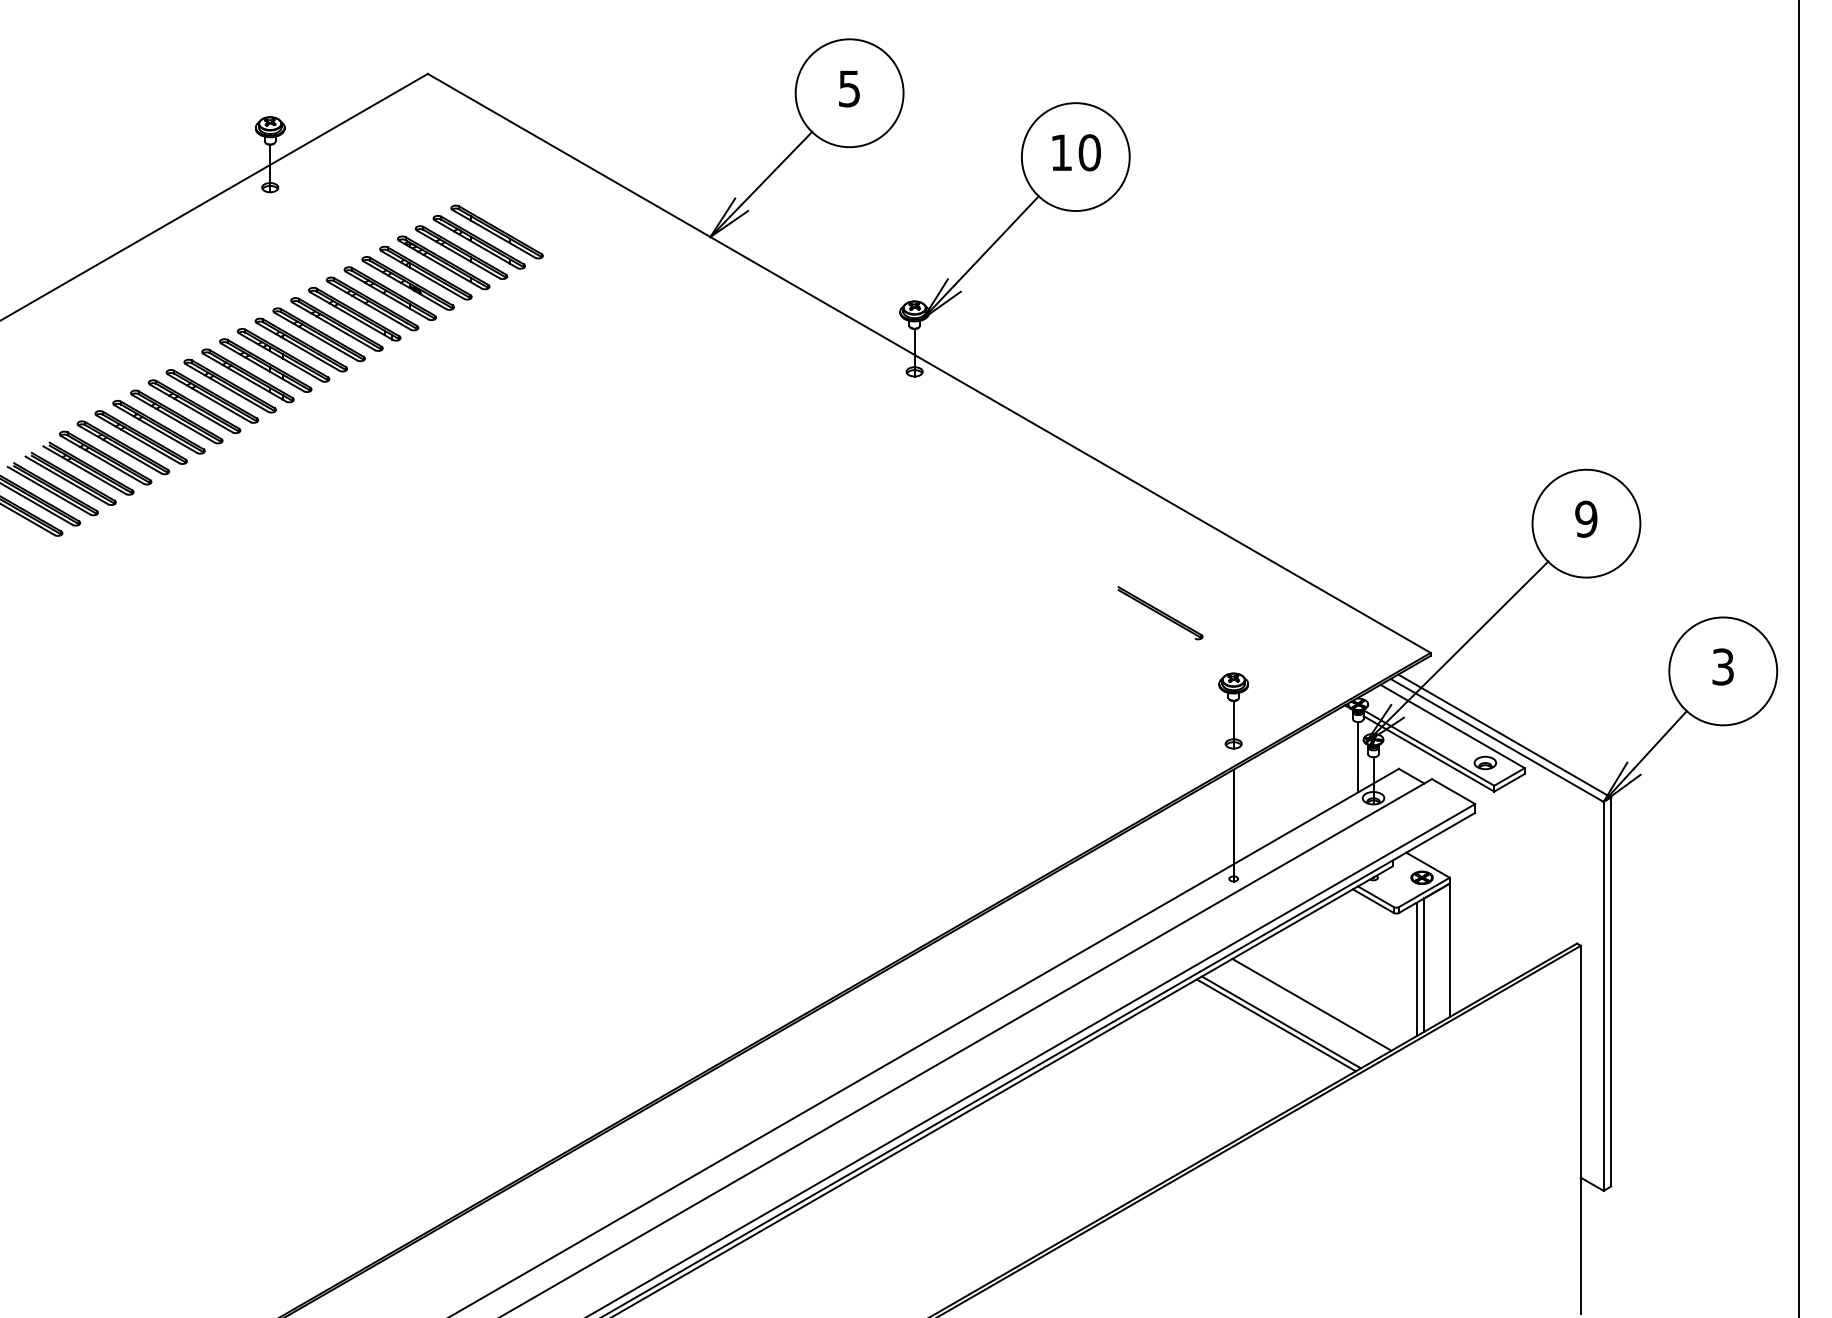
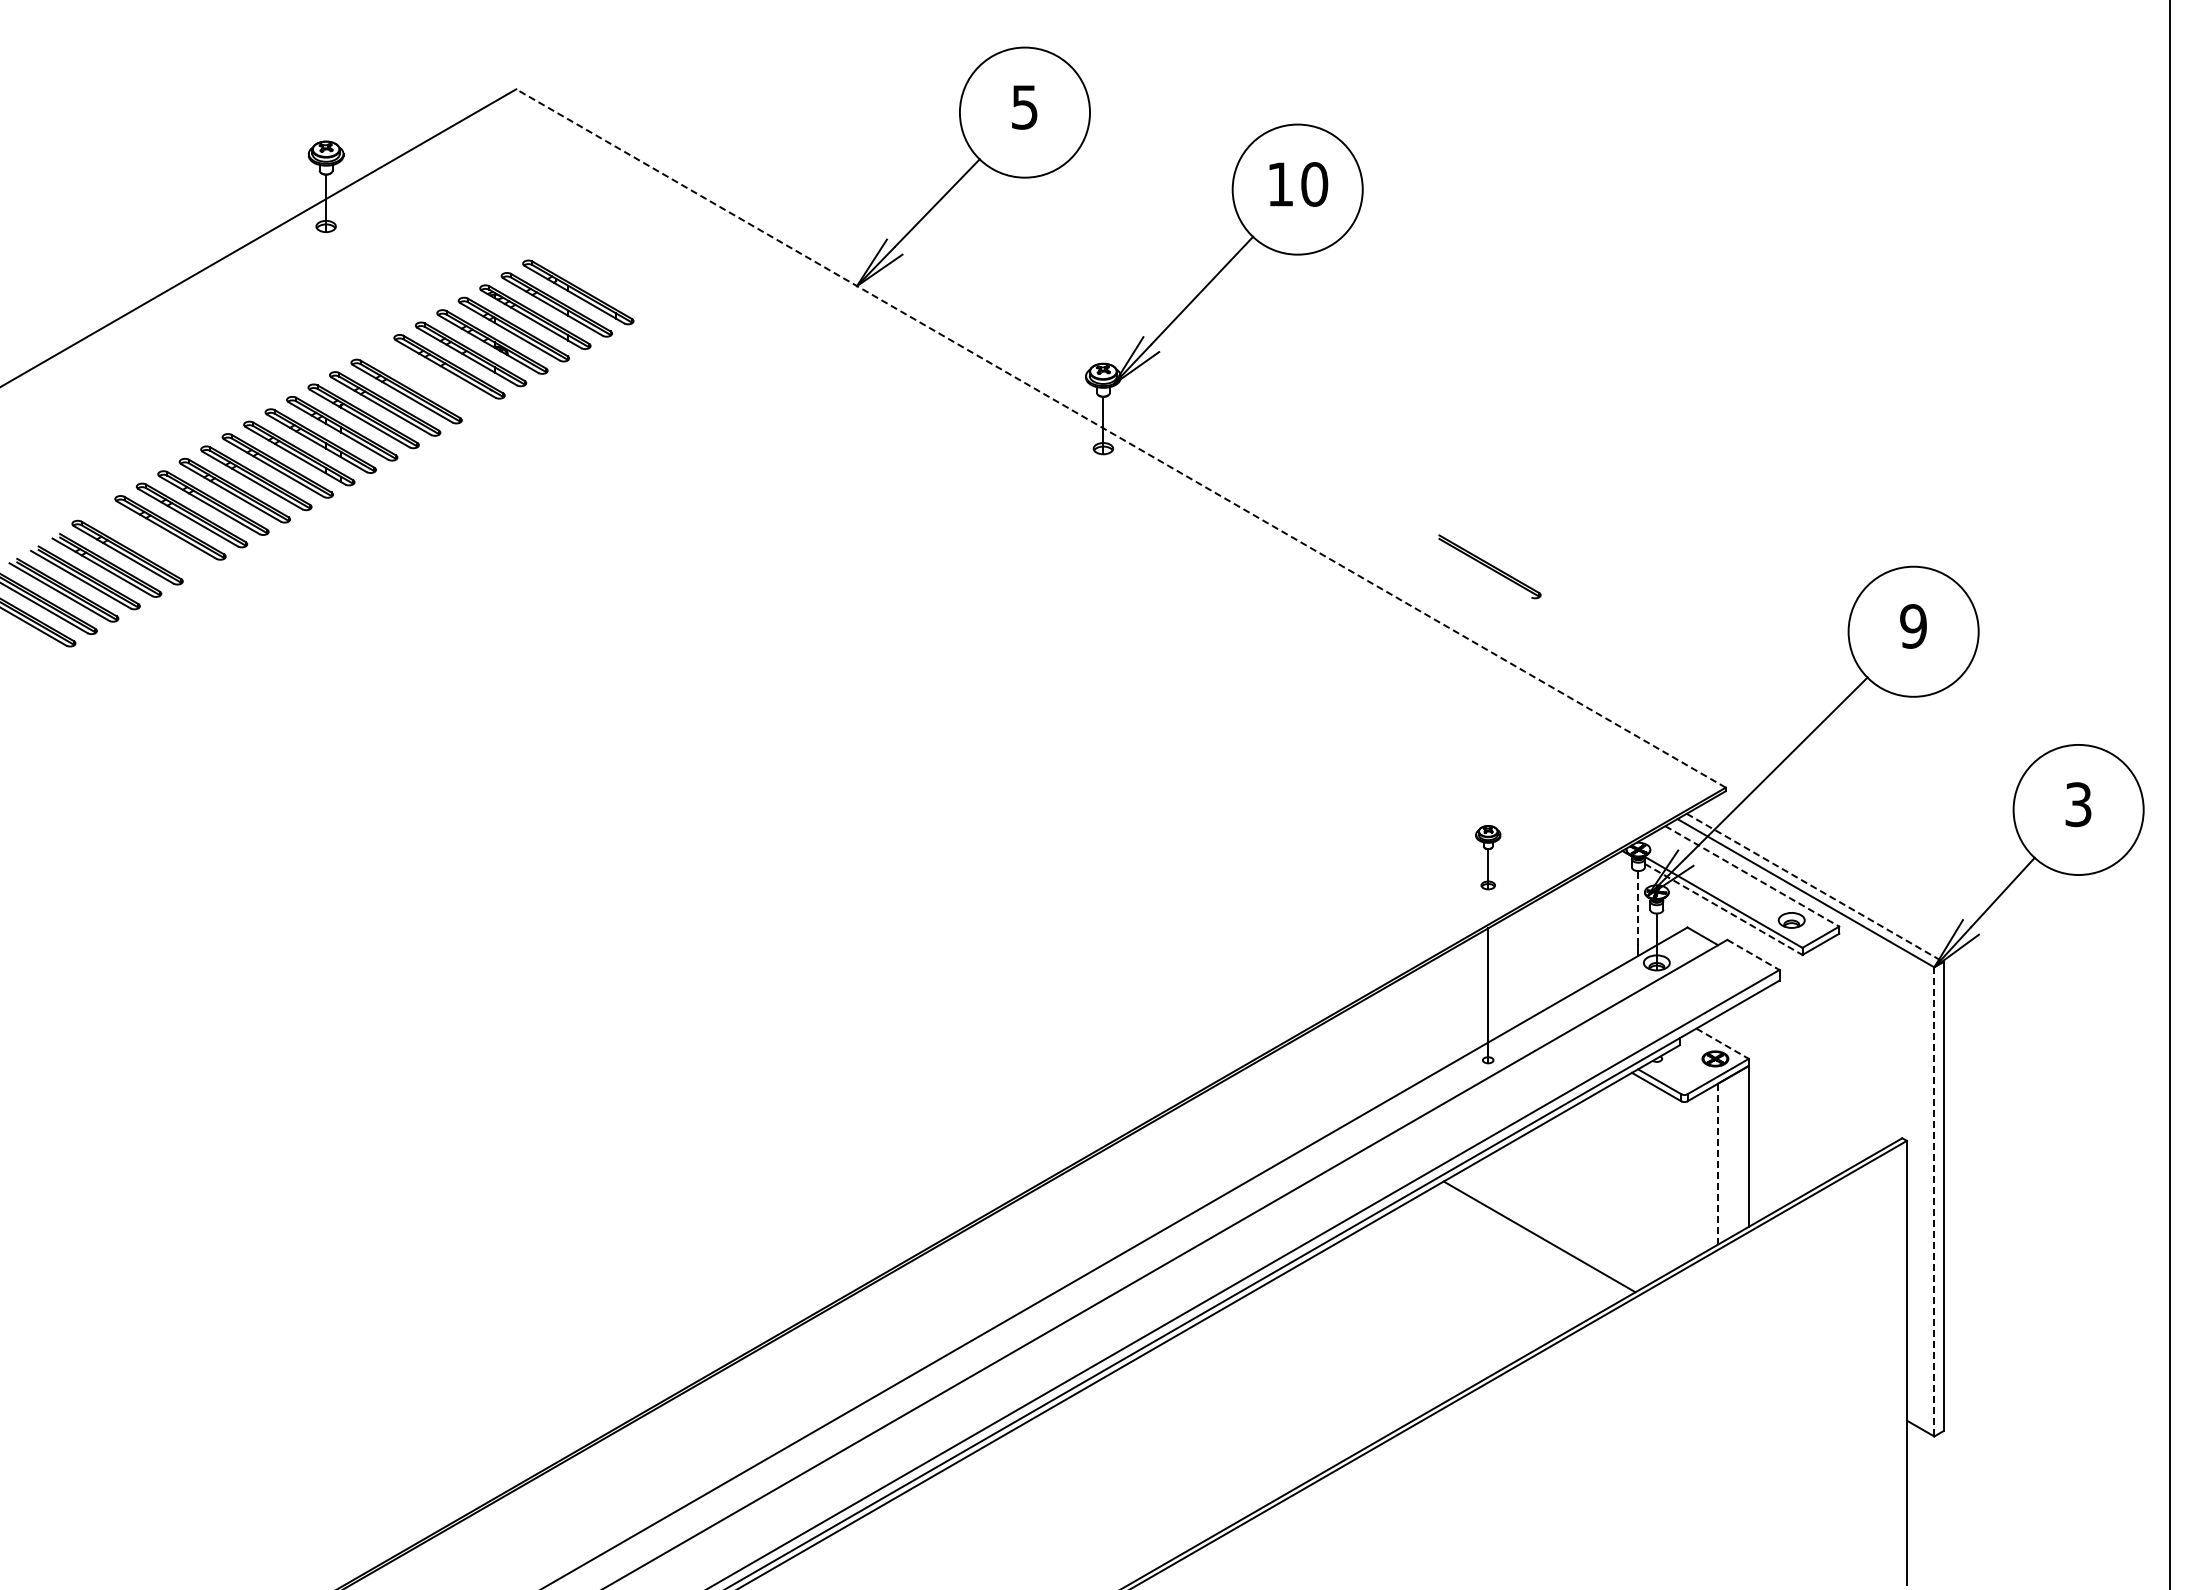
part: (496, 231) -> (599, 279), removed
part: (355, 313) -> (428, 378), removed
line: (928, 363) -> (1120, 438), solid -> dashed
part: (123, 447) -> (149, 539), removed
part: (1160, 612) -> (1489, 566), moved
part: (1233, 710) -> (1488, 857), size x0.7
line: (1452, 726) -> (1752, 876), solid -> dashed
line: (1505, 736) -> (1815, 888), solid -> dashed
line: (1358, 752) -> (1638, 907), solid -> dashed
line: (1428, 753) -> (1723, 909), solid -> dashed
line: (1453, 792) -> (1753, 955), solid -> dashed
line: (1428, 865) -> (1723, 1043), solid -> dashed
line: (1424, 965) -> (1718, 1164), solid -> dashed
line: (1416, 969) -> (1708, 1169), removed
line: (1603, 996) -> (1934, 1201), solid -> dashed
line: (1311, 1004) -> (1582, 1211), removed
line: (1281, 1022) -> (1545, 1233), removed

